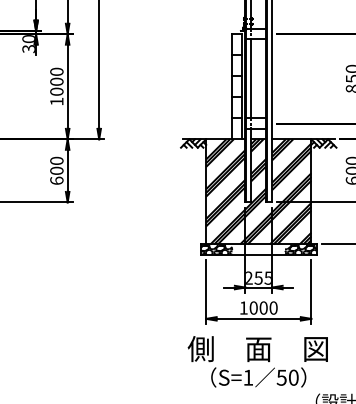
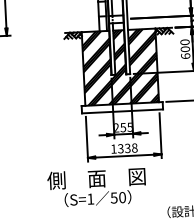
hatch: (216, 249) -> (92, 109), removed
hatch: (300, 249) -> (151, 106), removed
text: (263, 307) -> (127, 148), 1000 -> 1338
text: (257, 361) -> (96, 187), moved

